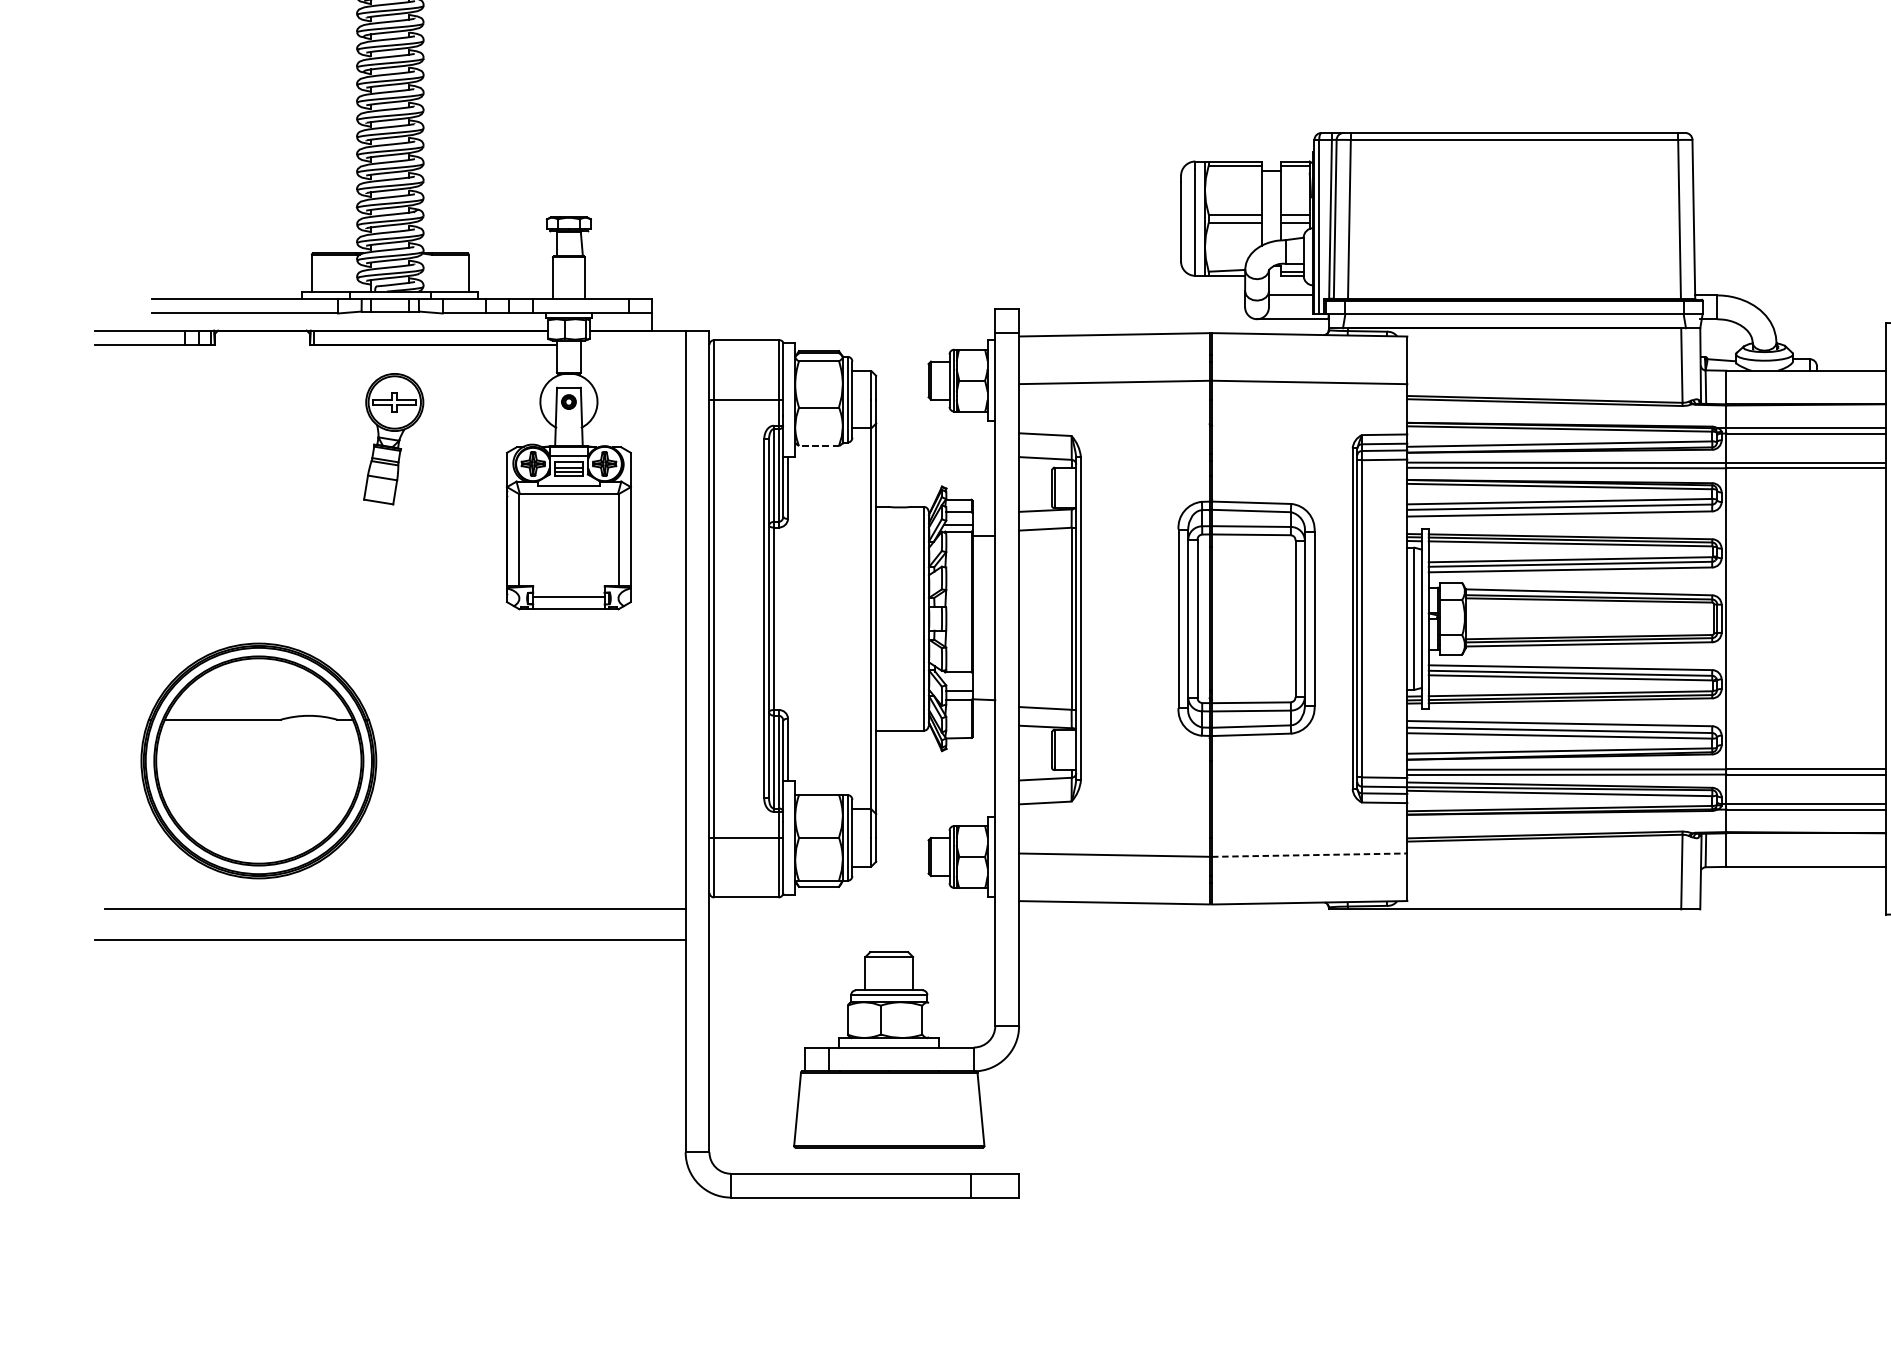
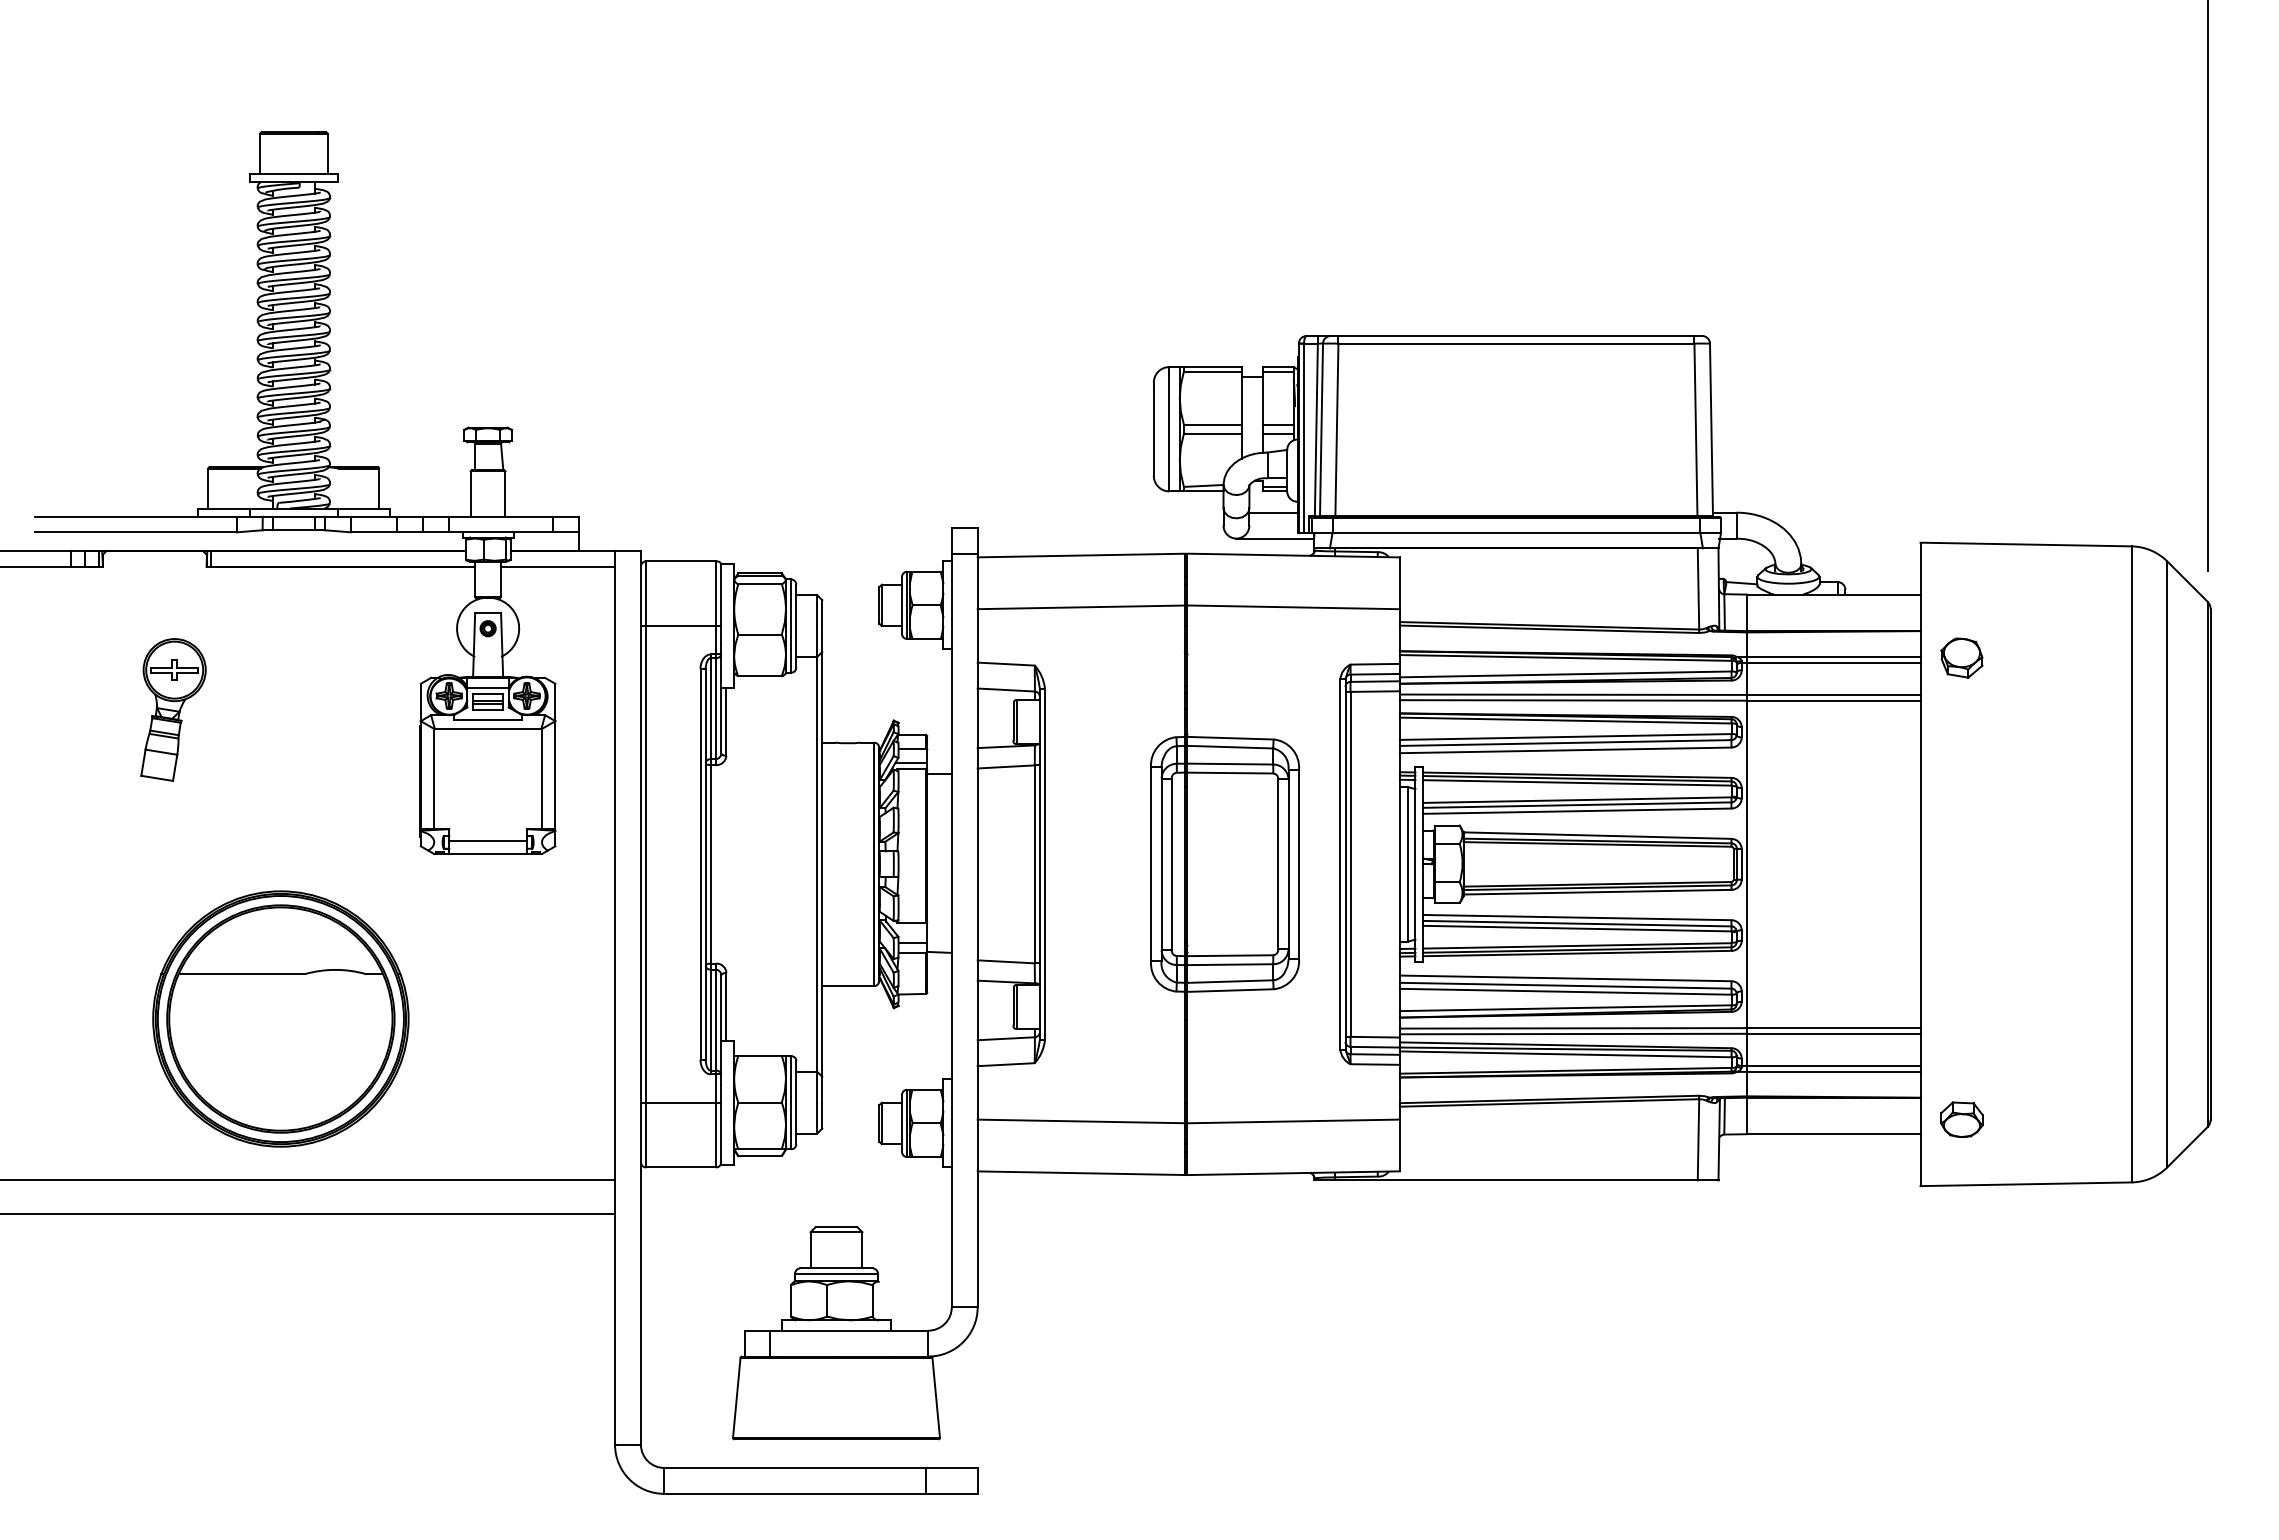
line: (633, 344) -> (558, 566), added
part: (393, 438) -> (173, 709), moved
line: (819, 446) -> (760, 676), dashed -> solid
part: (258, 760) -> (280, 1018), moved
line: (1310, 855) -> (1294, 1121), dashed -> solid

